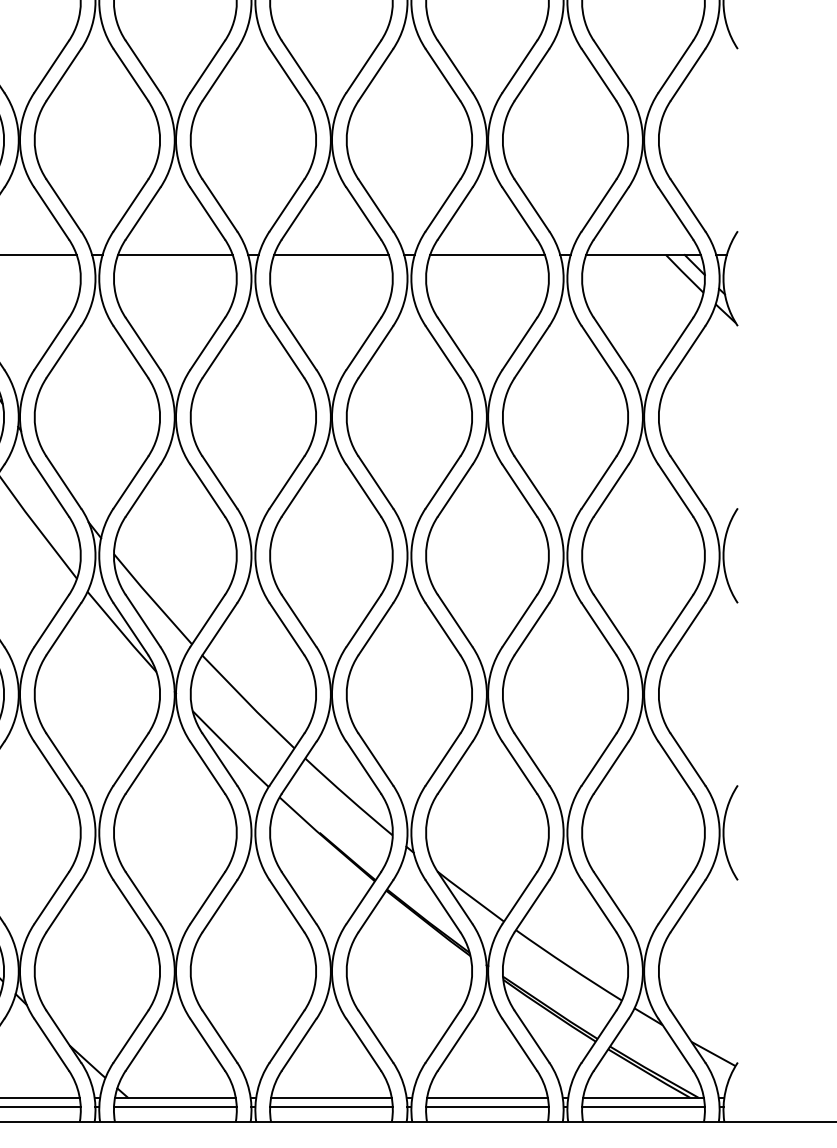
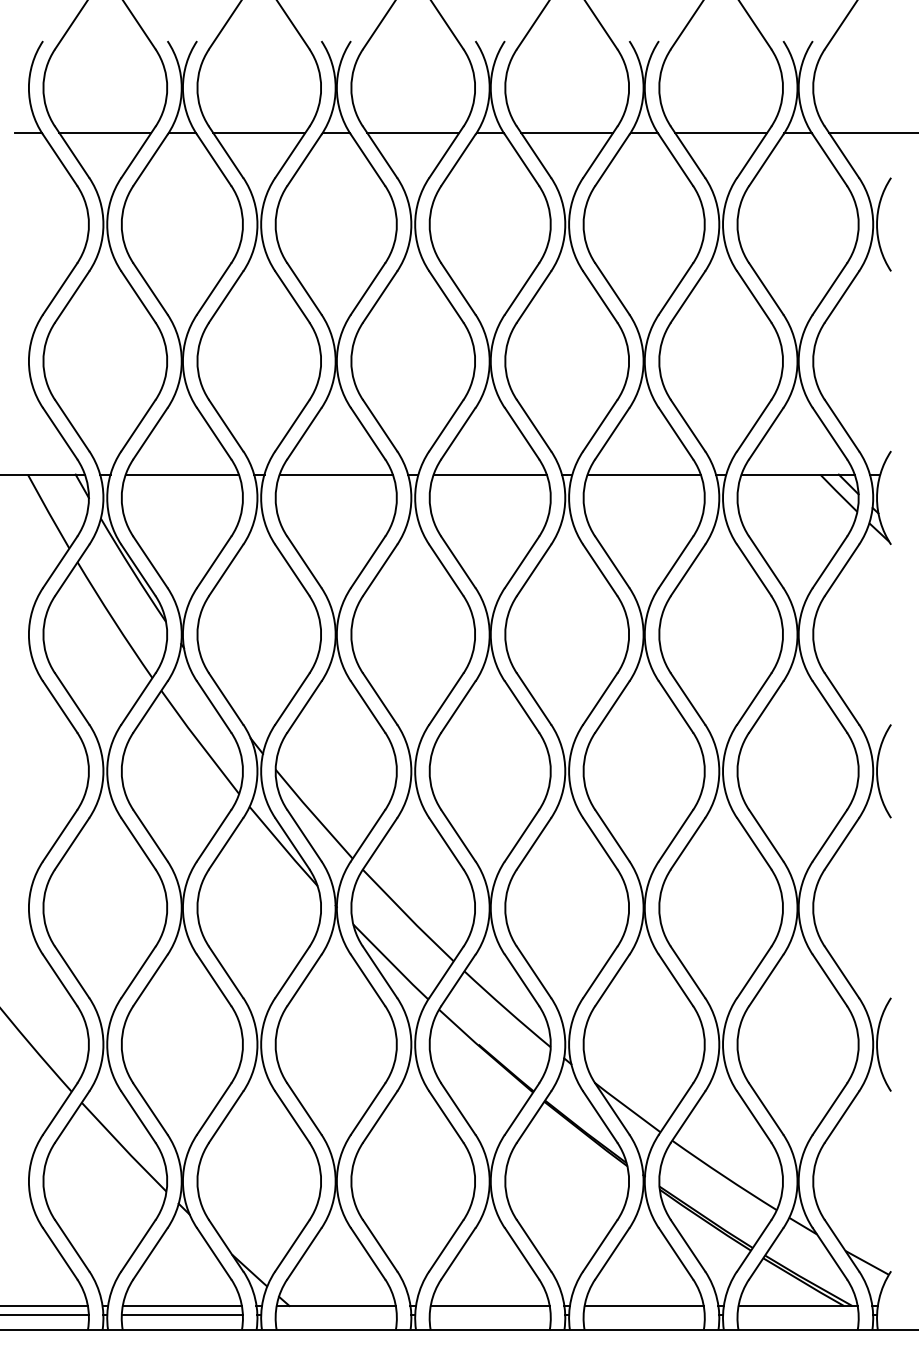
line: (174, 1107) -> (335, 1315), removed
line: (330, 1107) -> (489, 1315), removed
line: (486, 1107) -> (643, 1315), removed
line: (642, 1107) -> (797, 1315), removed

